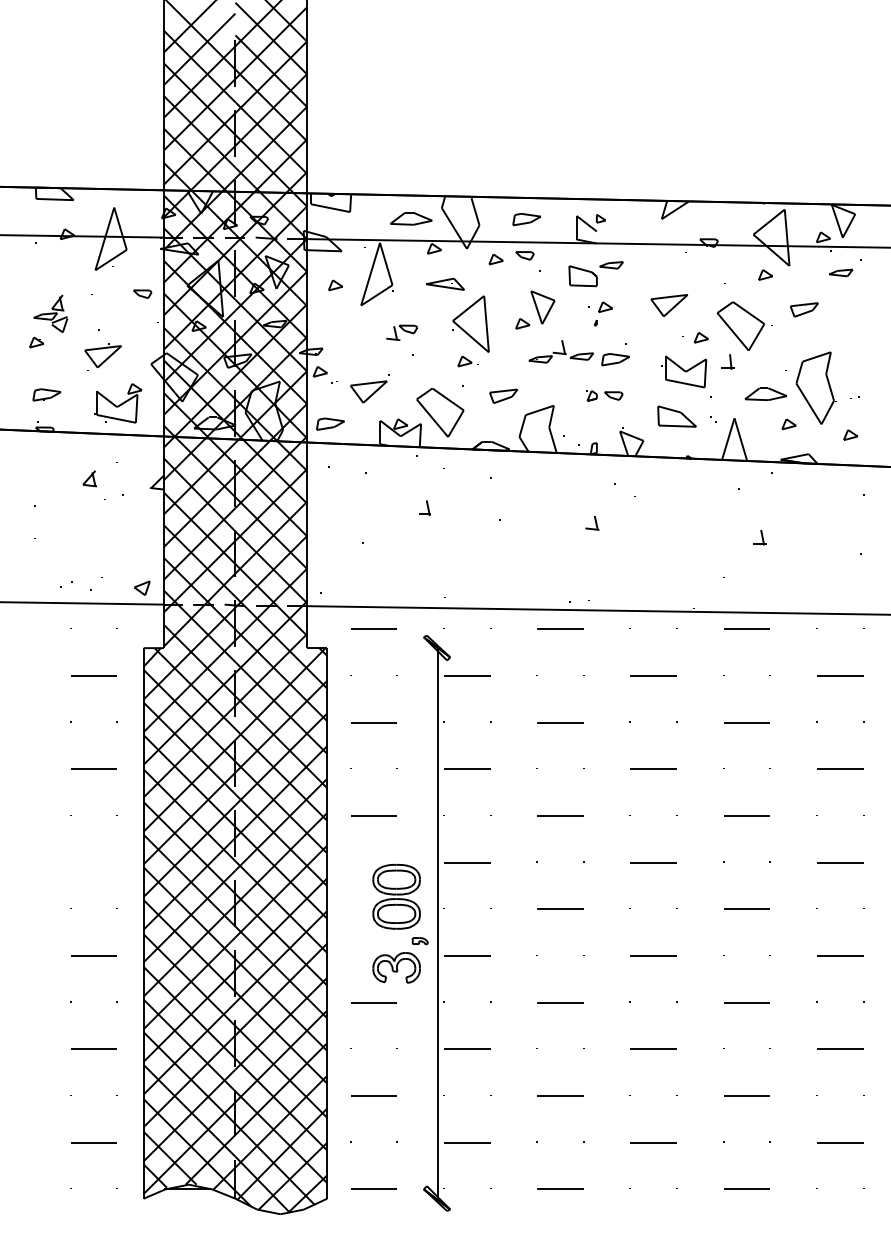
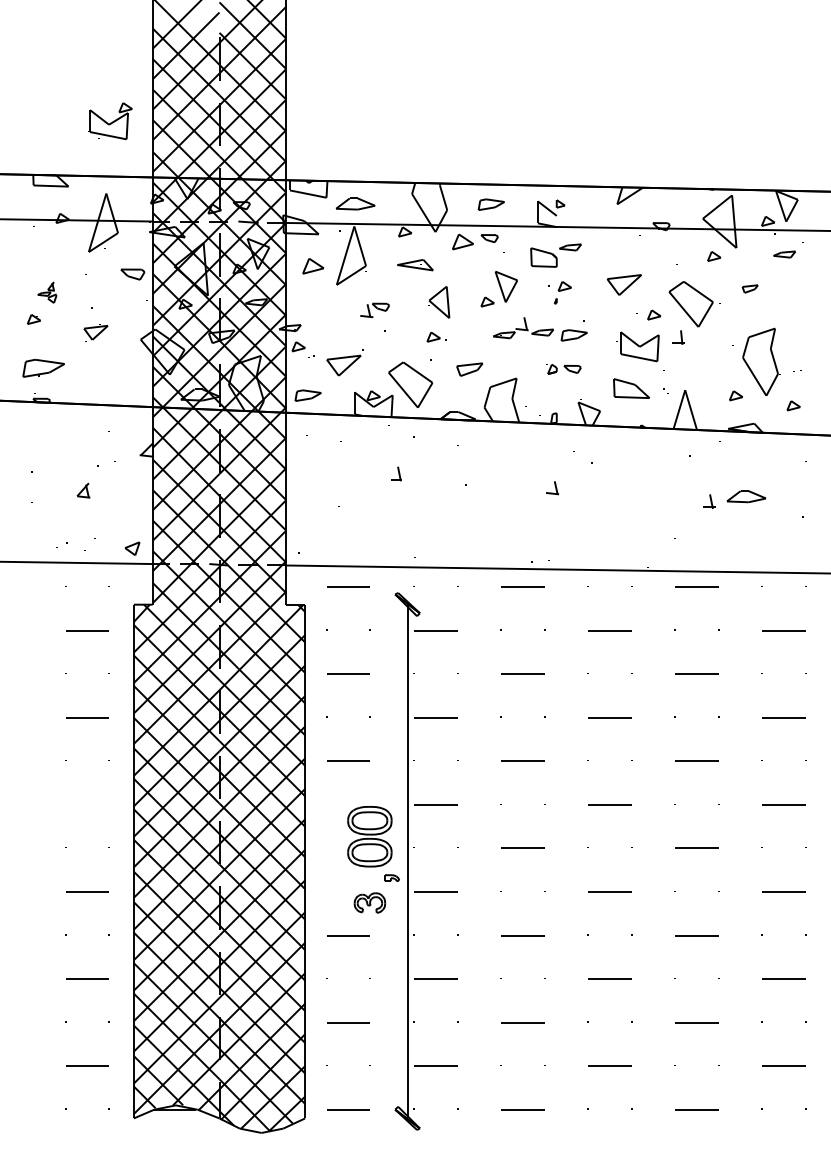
part: (411, 218) -> (355, 203), moved
part: (495, 258) -> (462, 241), size x1.6
part: (335, 284) -> (312, 265), size x1.6
part: (142, 293) -> (132, 273), size x1.4
part: (803, 309) -> (749, 288), size x0.6
part: (51, 313) -> (47, 292), size x0.6
part: (471, 324) -> (439, 302), size x0.6
part: (102, 356) -> (95, 332), size x0.7
part: (765, 393) -> (746, 496), moved
part: (46, 395) -> (43, 368), size x1.6
part: (118, 403) -> (110, 121), moved
part: (89, 478) -> (83, 490), moved
part: (396, 967) -> (369, 902), size x0.7

